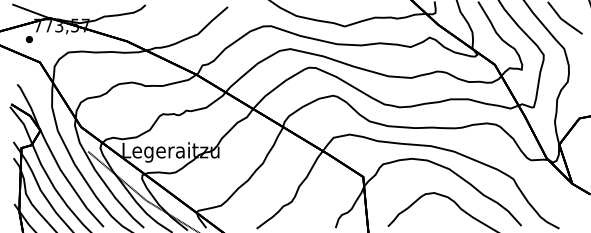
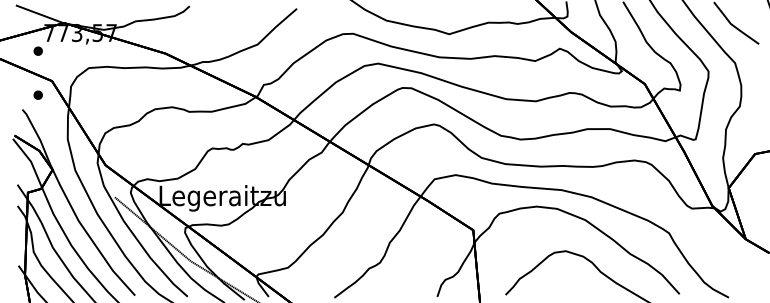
part: (28, 72) -> (37, 94), added

